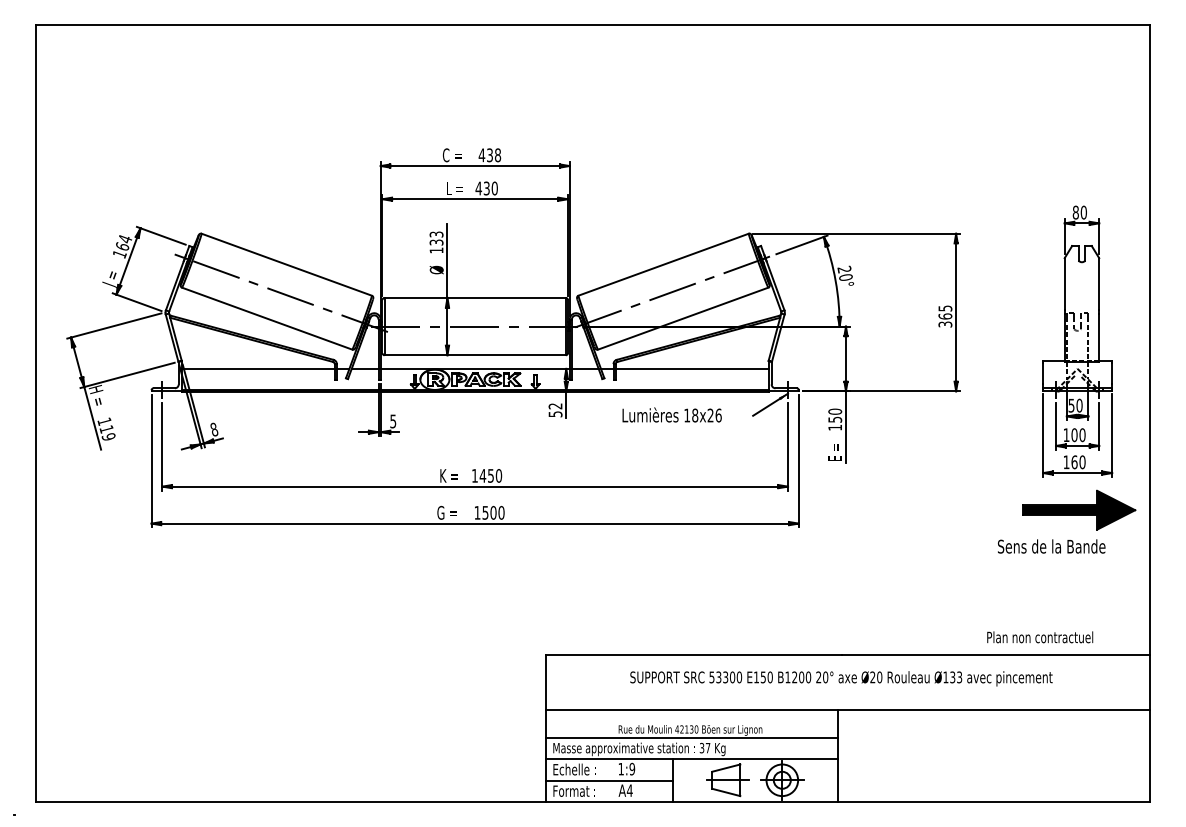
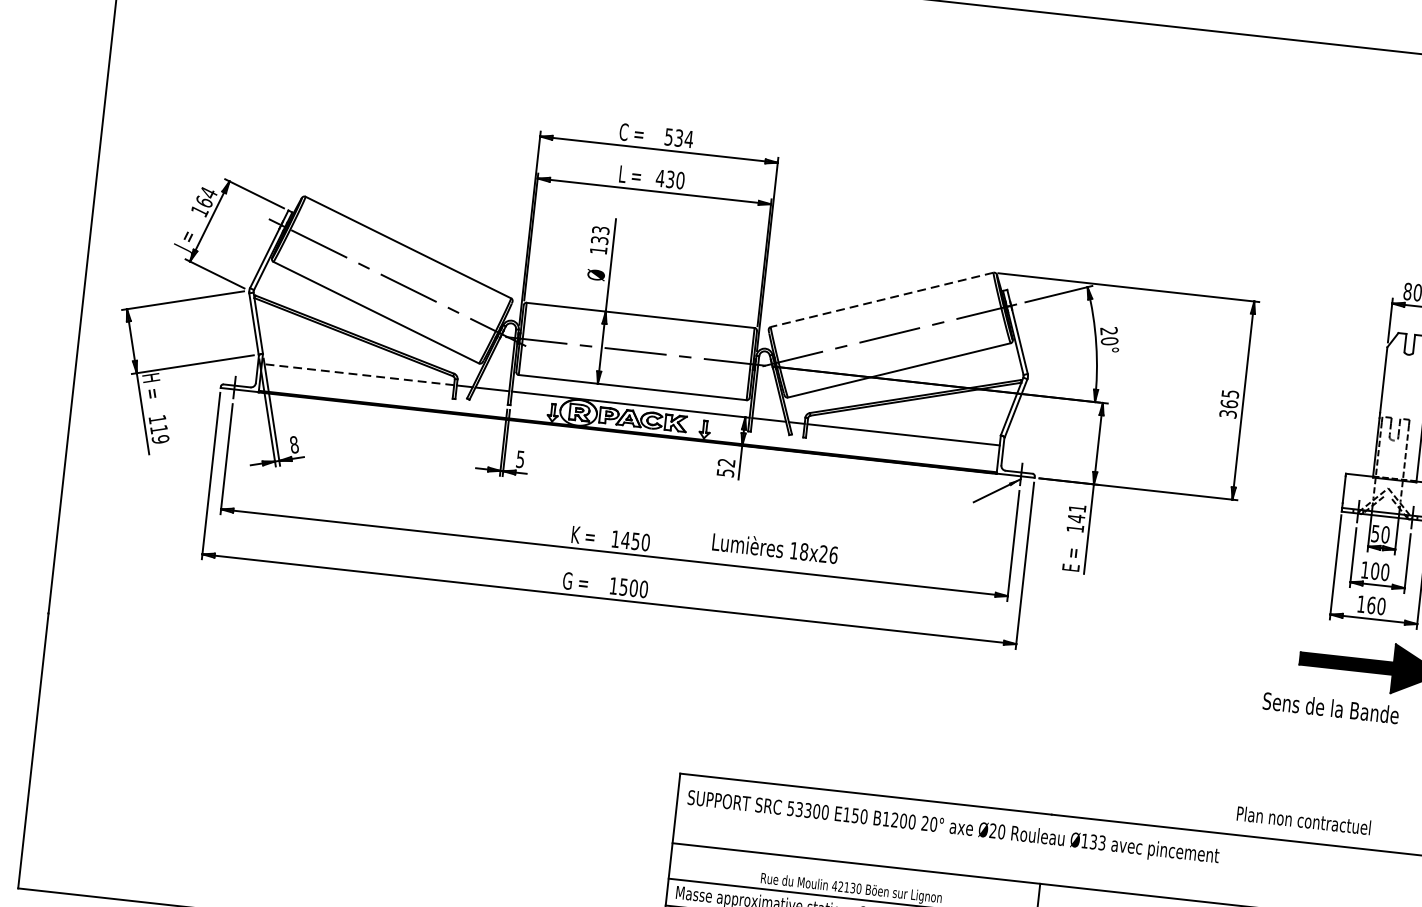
text: (489, 155) -> (678, 138), 438 -> 534
line: (663, 264) -> (882, 299), solid -> dashed
line: (257, 368) -> (357, 373), solid -> dashed
text: (671, 414) -> (774, 547), moved
text: (835, 415) -> (1077, 513), 150 -> 141
text: (841, 678) -> (953, 827), moved

